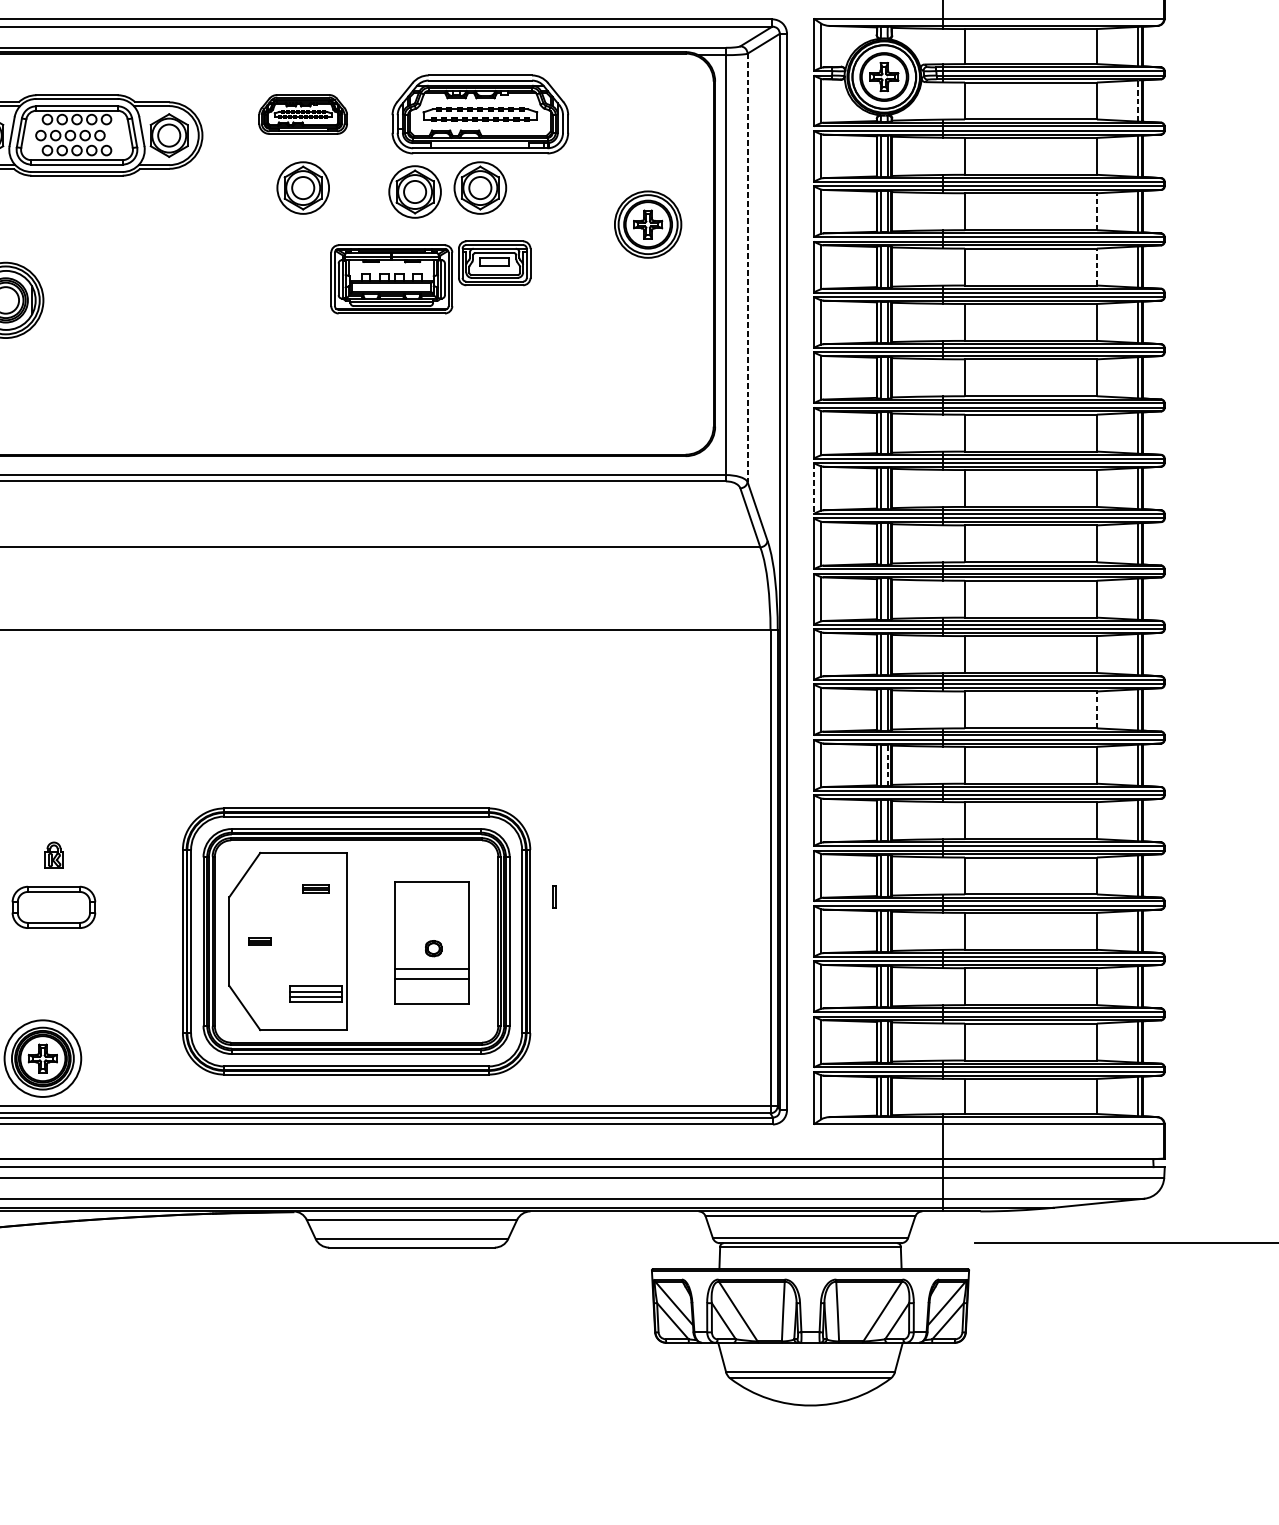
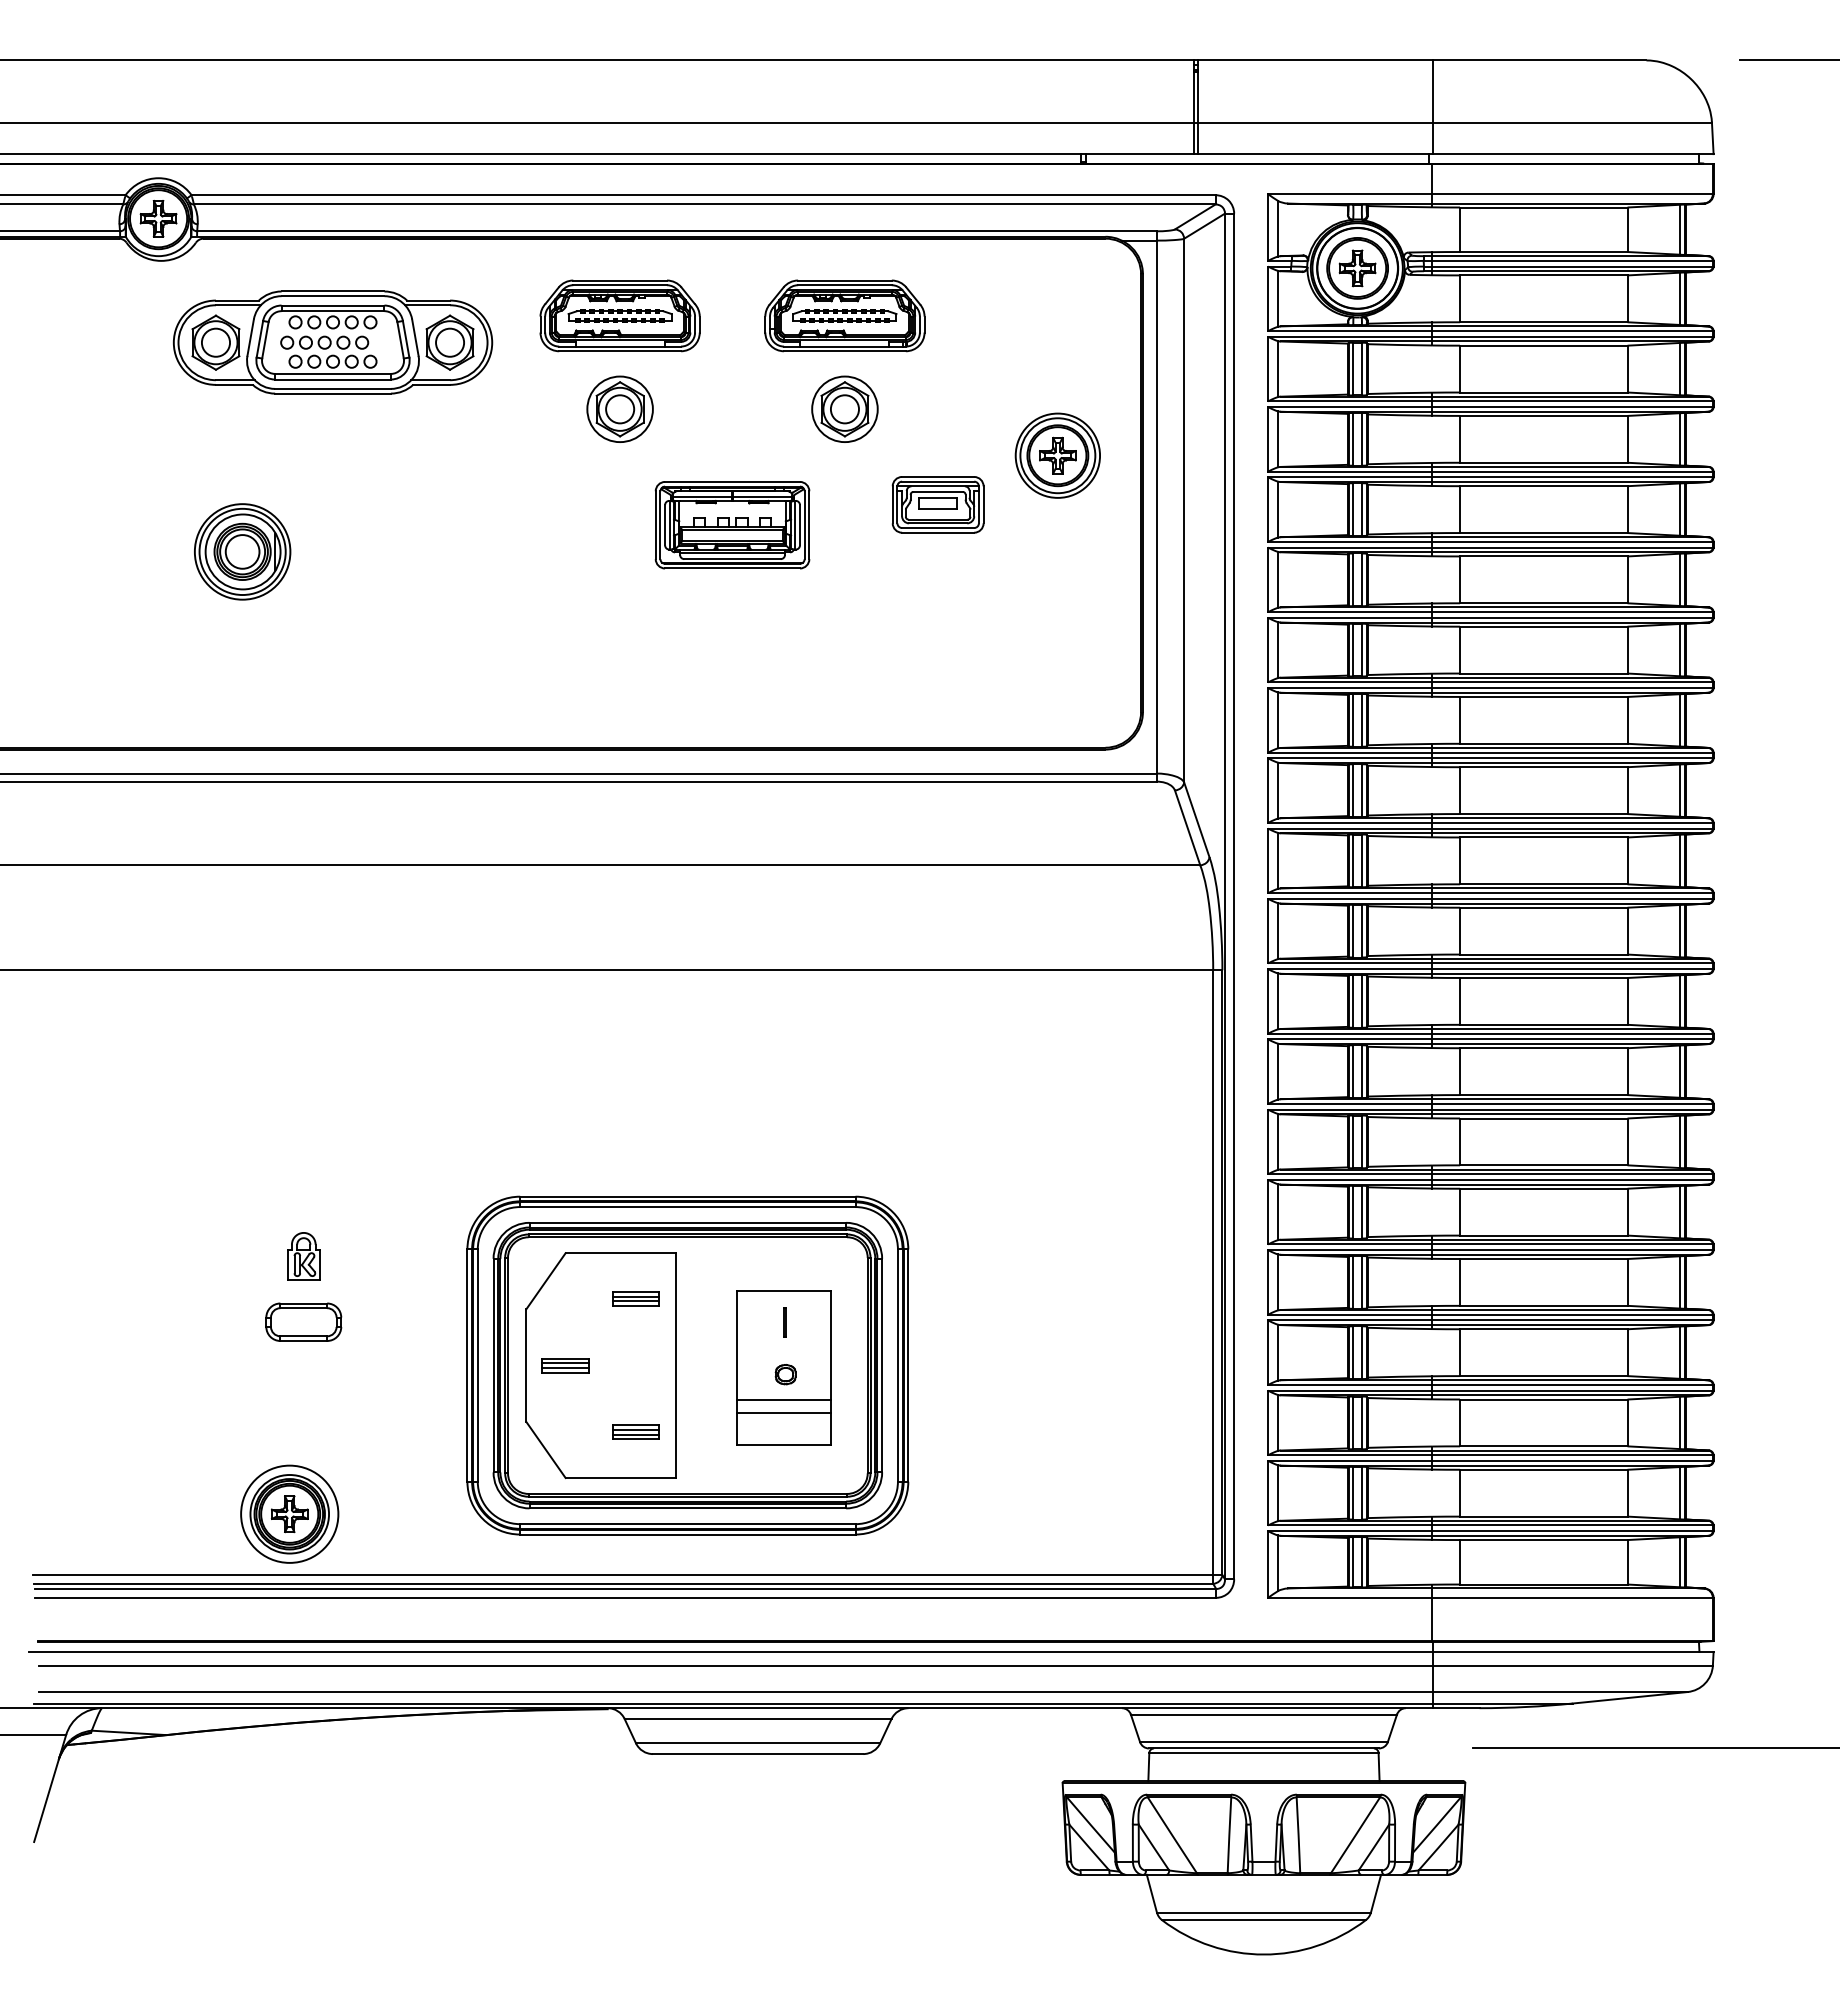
line: (1138, 100) -> (1680, 298), dashed -> solid
part: (302, 114) -> (619, 315), size x1.43
part: (480, 114) -> (844, 315), size x0.71
part: (414, 191) -> (761, 413), removed
line: (1096, 211) -> (1627, 438), dashed -> solid
part: (494, 263) -> (937, 504), moved
line: (1096, 266) -> (1627, 509), dashed -> solid
line: (747, 267) -> (1184, 510), dashed -> solid
line: (814, 489) -> (1268, 791), dashed -> solid
line: (1096, 709) -> (1627, 1071), dashed -> solid
line: (887, 764) -> (1361, 1141), dashed -> solid
part: (53, 855) -> (303, 1256), size x1.43
part: (315, 888) -> (635, 1298), size x1.43
line: (554, 897) -> (784, 1322), moved
part: (53, 906) -> (303, 1321), size x0.71
part: (260, 941) -> (565, 1365), size x1.67
part: (315, 993) -> (635, 1431), size x0.71

